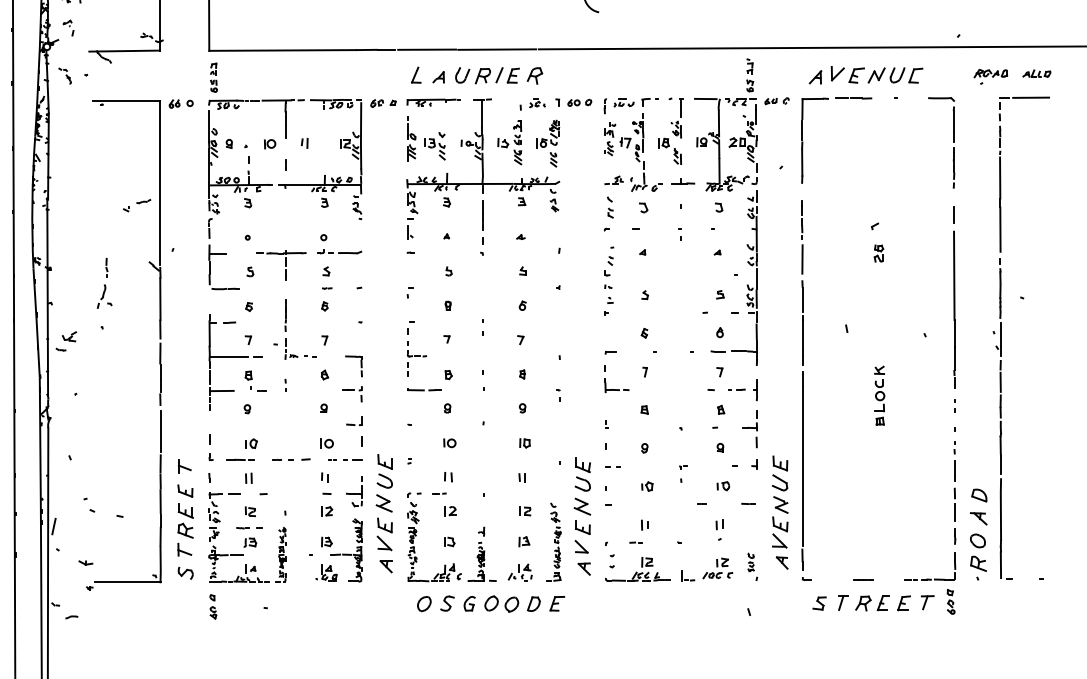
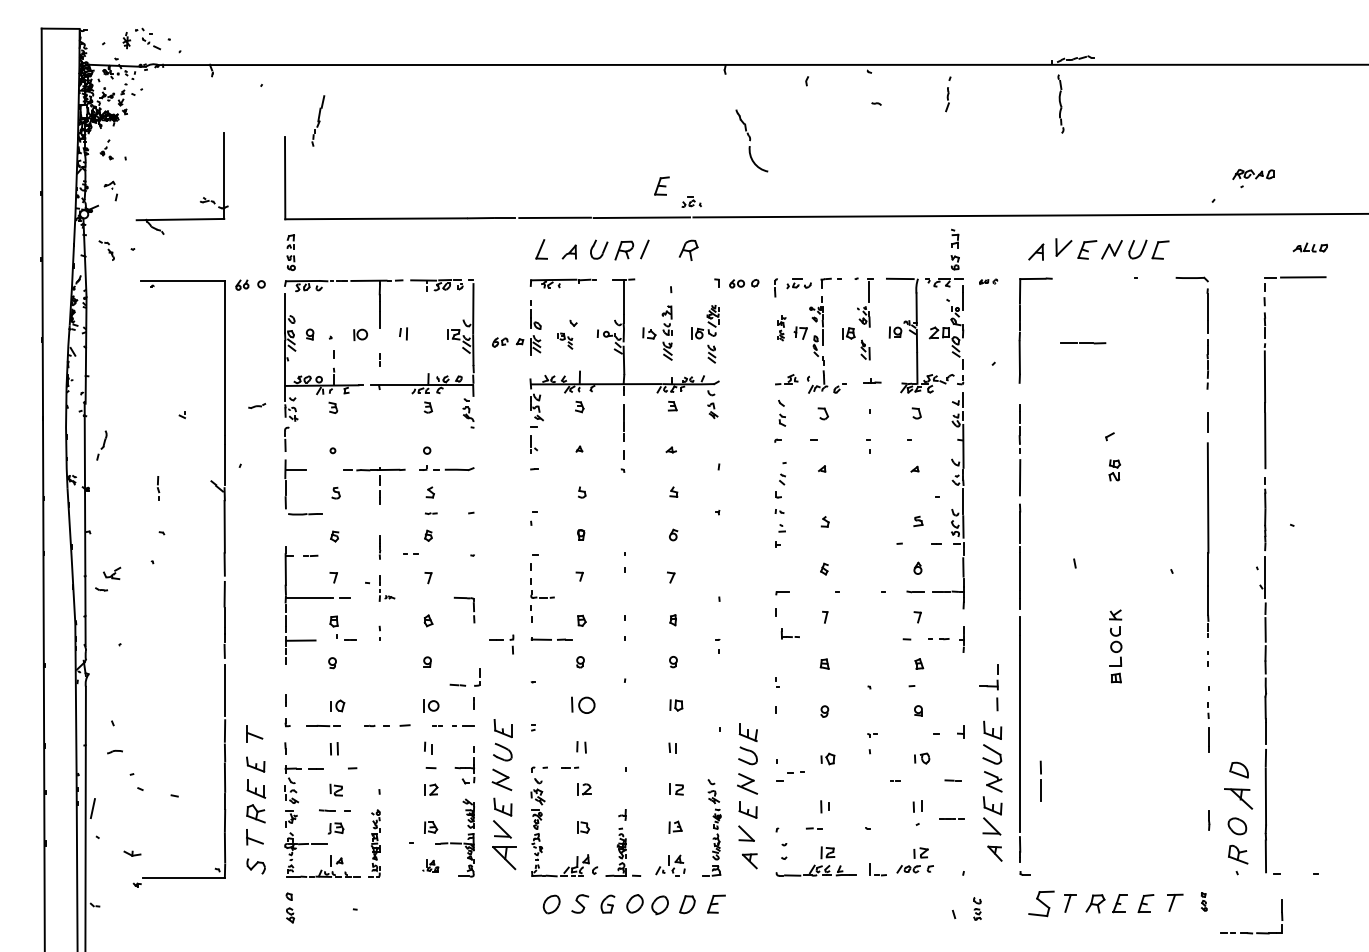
part: (512, 75) -> (661, 185), moved
part: (990, 76) -> (1253, 178), moved
line: (853, 98) -> (1083, 343), moved
part: (776, 101) -> (988, 281), size x0.6
part: (537, 102) -> (691, 201), moved
part: (383, 103) -> (508, 342), moved
part: (609, 139) -> (781, 328), size x0.6
part: (434, 148) -> (564, 340), size x0.6
part: (683, 181) -> (872, 380), size x0.6
part: (144, 201) -> (257, 405), moved
part: (101, 296) -> (101, 445), moved
part: (285, 315) -> (379, 547), size x0.6
line: (307, 356) -> (407, 553), moved
part: (617, 385) -> (790, 633), size x0.6
part: (352, 394) -> (501, 644), moved
part: (353, 420) -> (464, 677), size x1.6
part: (749, 428) -> (988, 687), moved
part: (450, 443) -> (583, 705), size x1.6
part: (612, 466) -> (795, 772), moved
line: (954, 503) -> (1040, 780), moved
part: (977, 518) -> (1237, 798), size x1.4
part: (751, 562) -> (977, 908), moved
part: (386, 566) -> (504, 858), size x1.6
part: (326, 572) -> (430, 865), size x0.6
line: (863, 579) -> (951, 818), moved
part: (930, 579) -> (1251, 932), moved
part: (951, 601) -> (1204, 901), size x0.6
part: (818, 603) -> (1040, 903), size x1.6
part: (71, 616) -> (114, 751), moved

